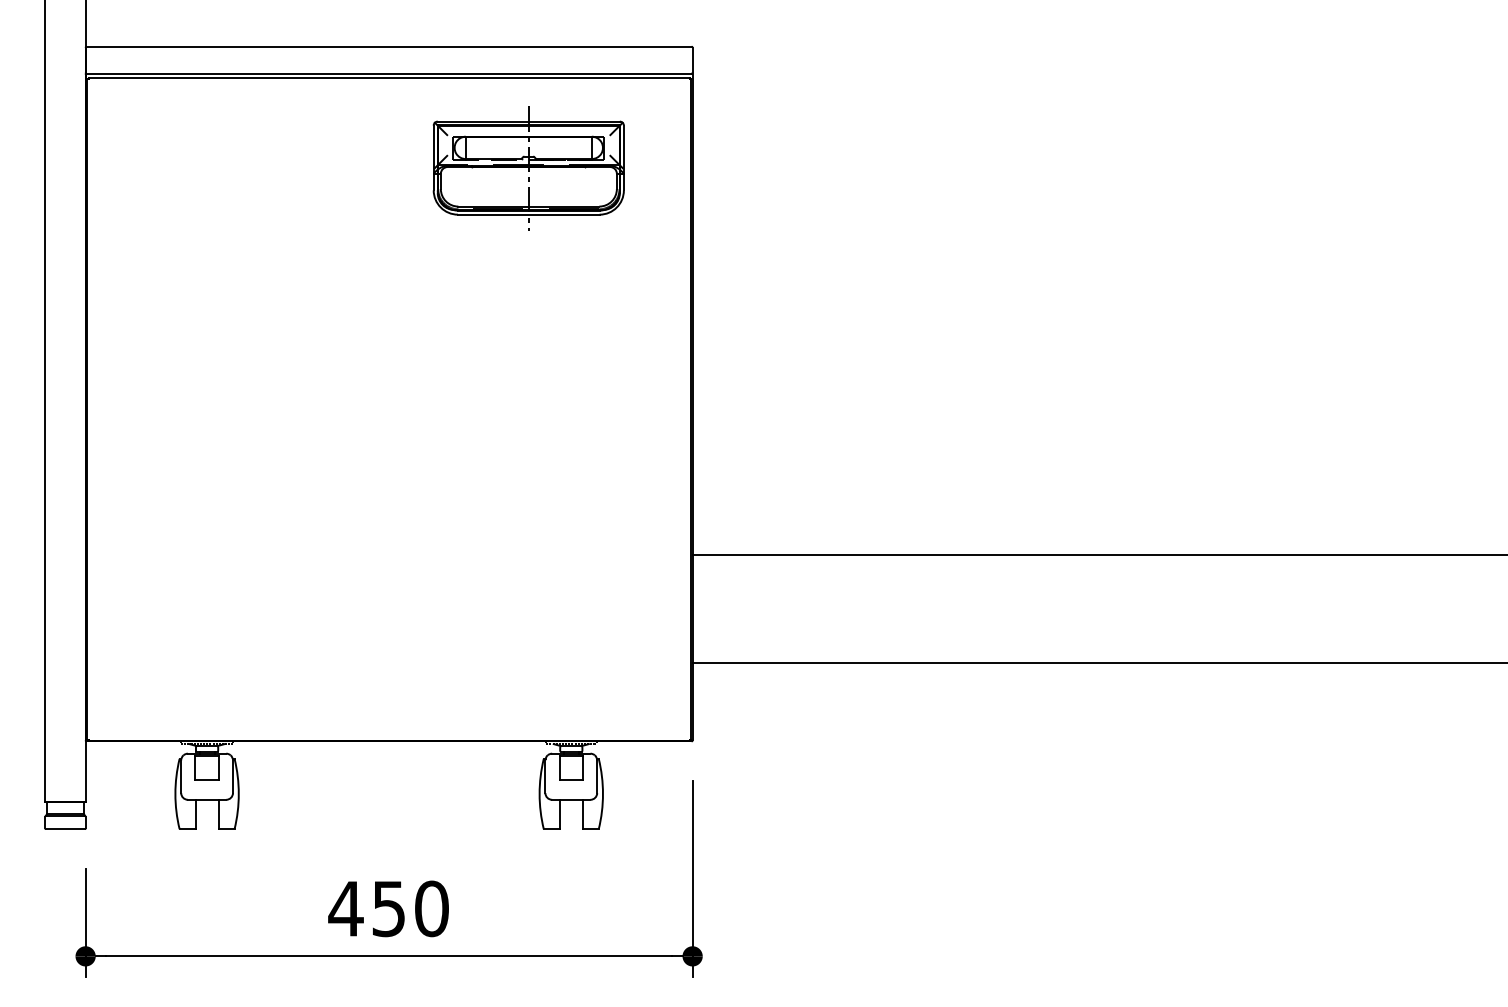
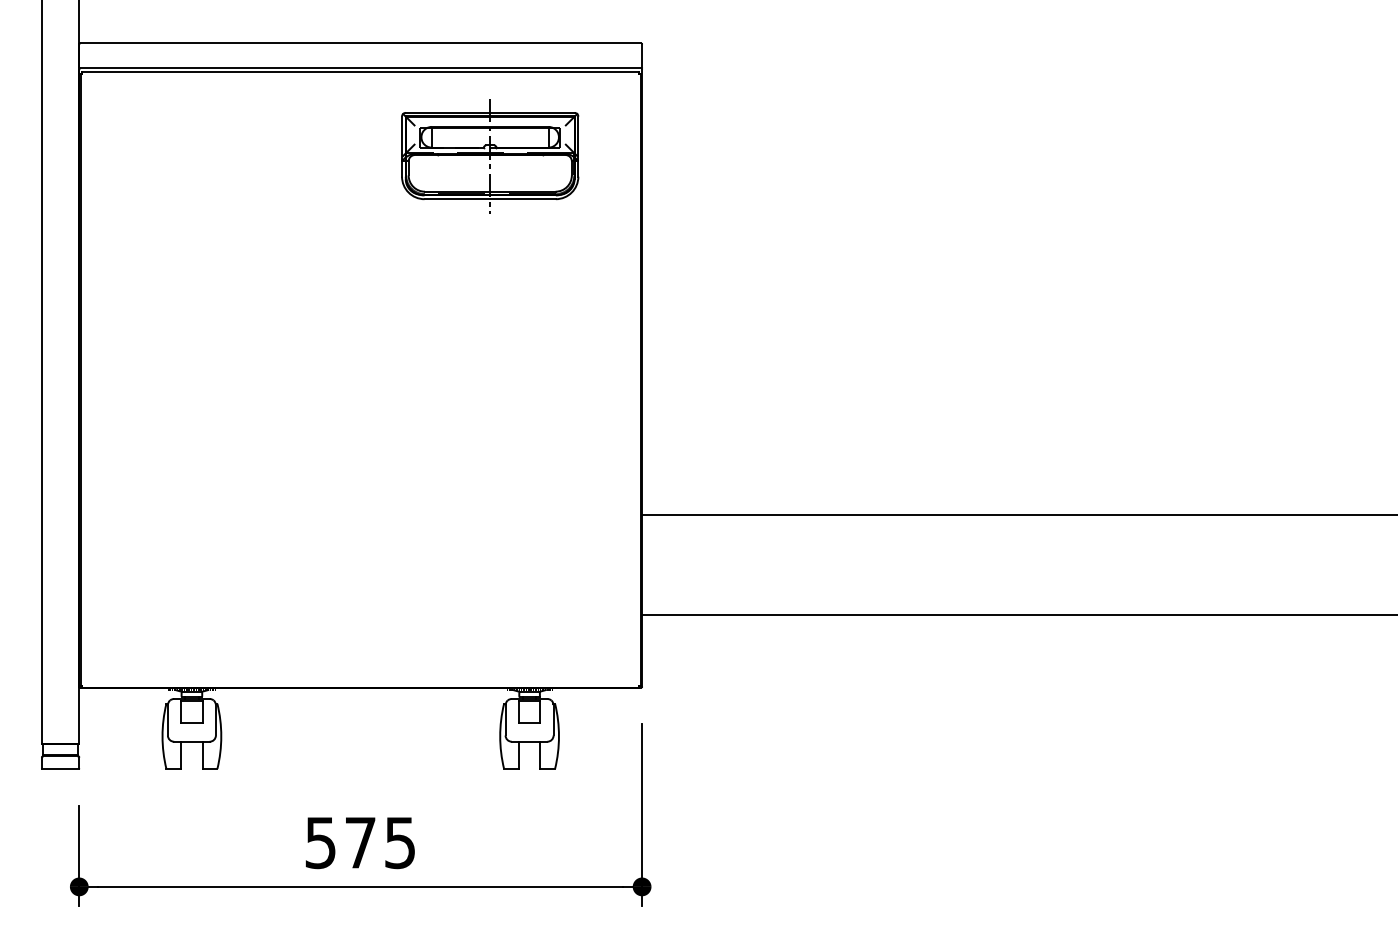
text: (388, 908) -> (360, 842), 450 -> 575

